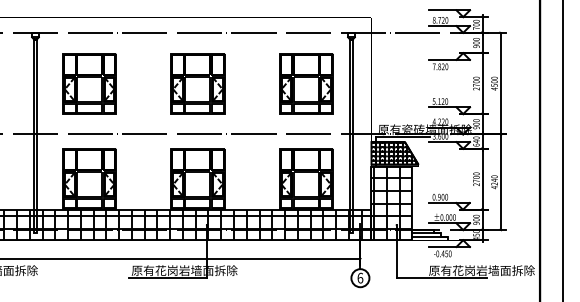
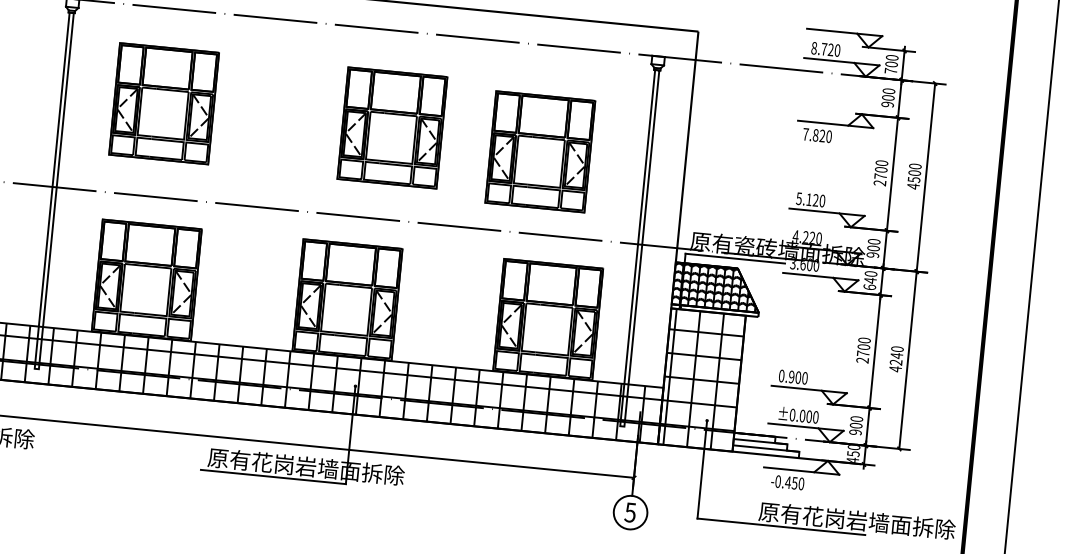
part: (197, 83) -> (391, 126), moved
part: (306, 83) -> (540, 150), moved
text: (360, 277) -> (630, 511), 6 -> 5

